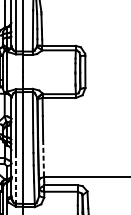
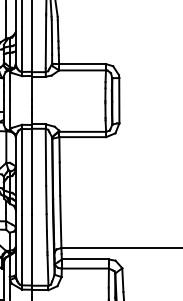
line: (43, 158) -> (60, 222), dashed -> solid
line: (16, 178) -> (22, 250), dashed -> solid

